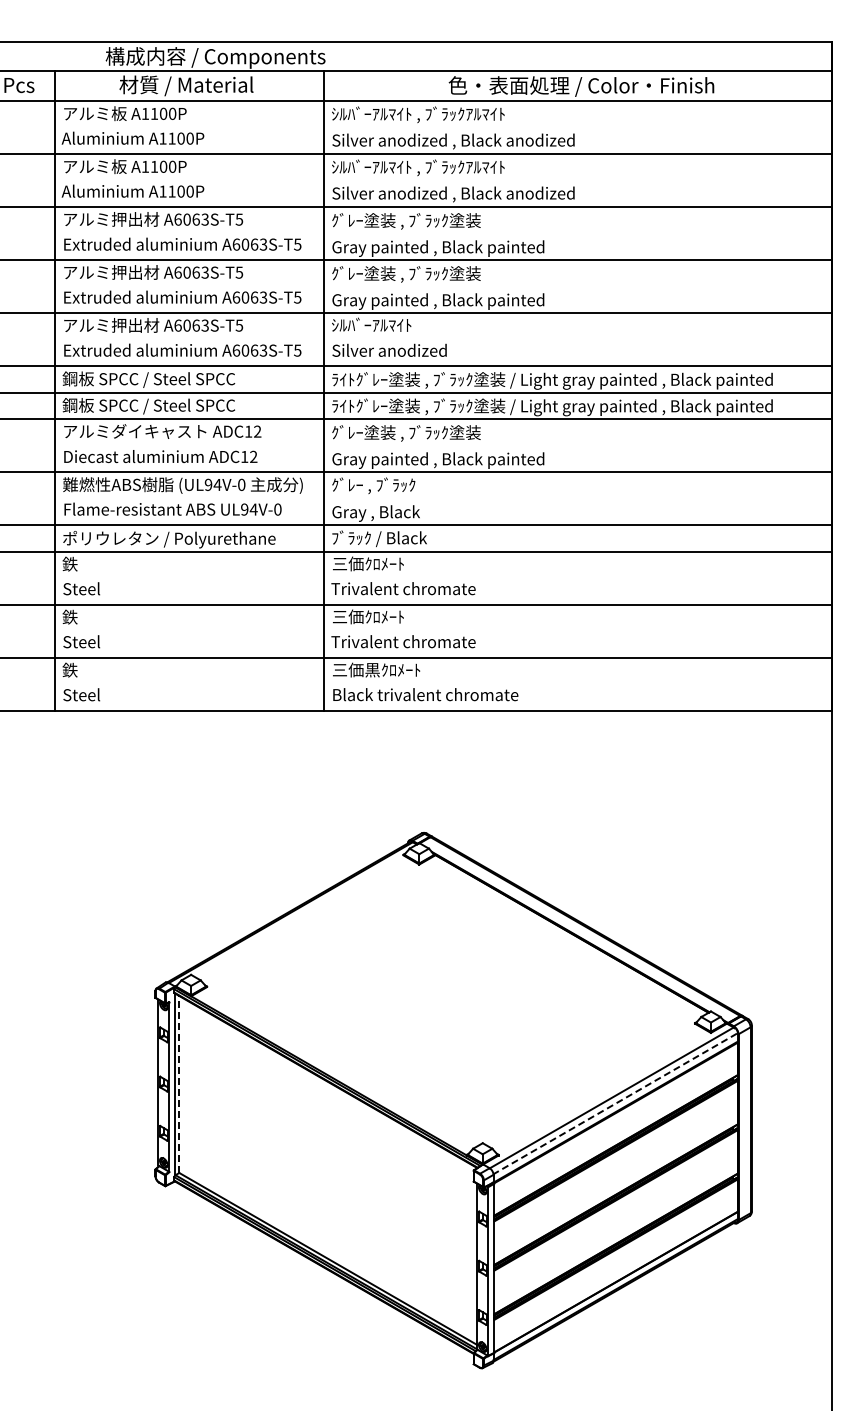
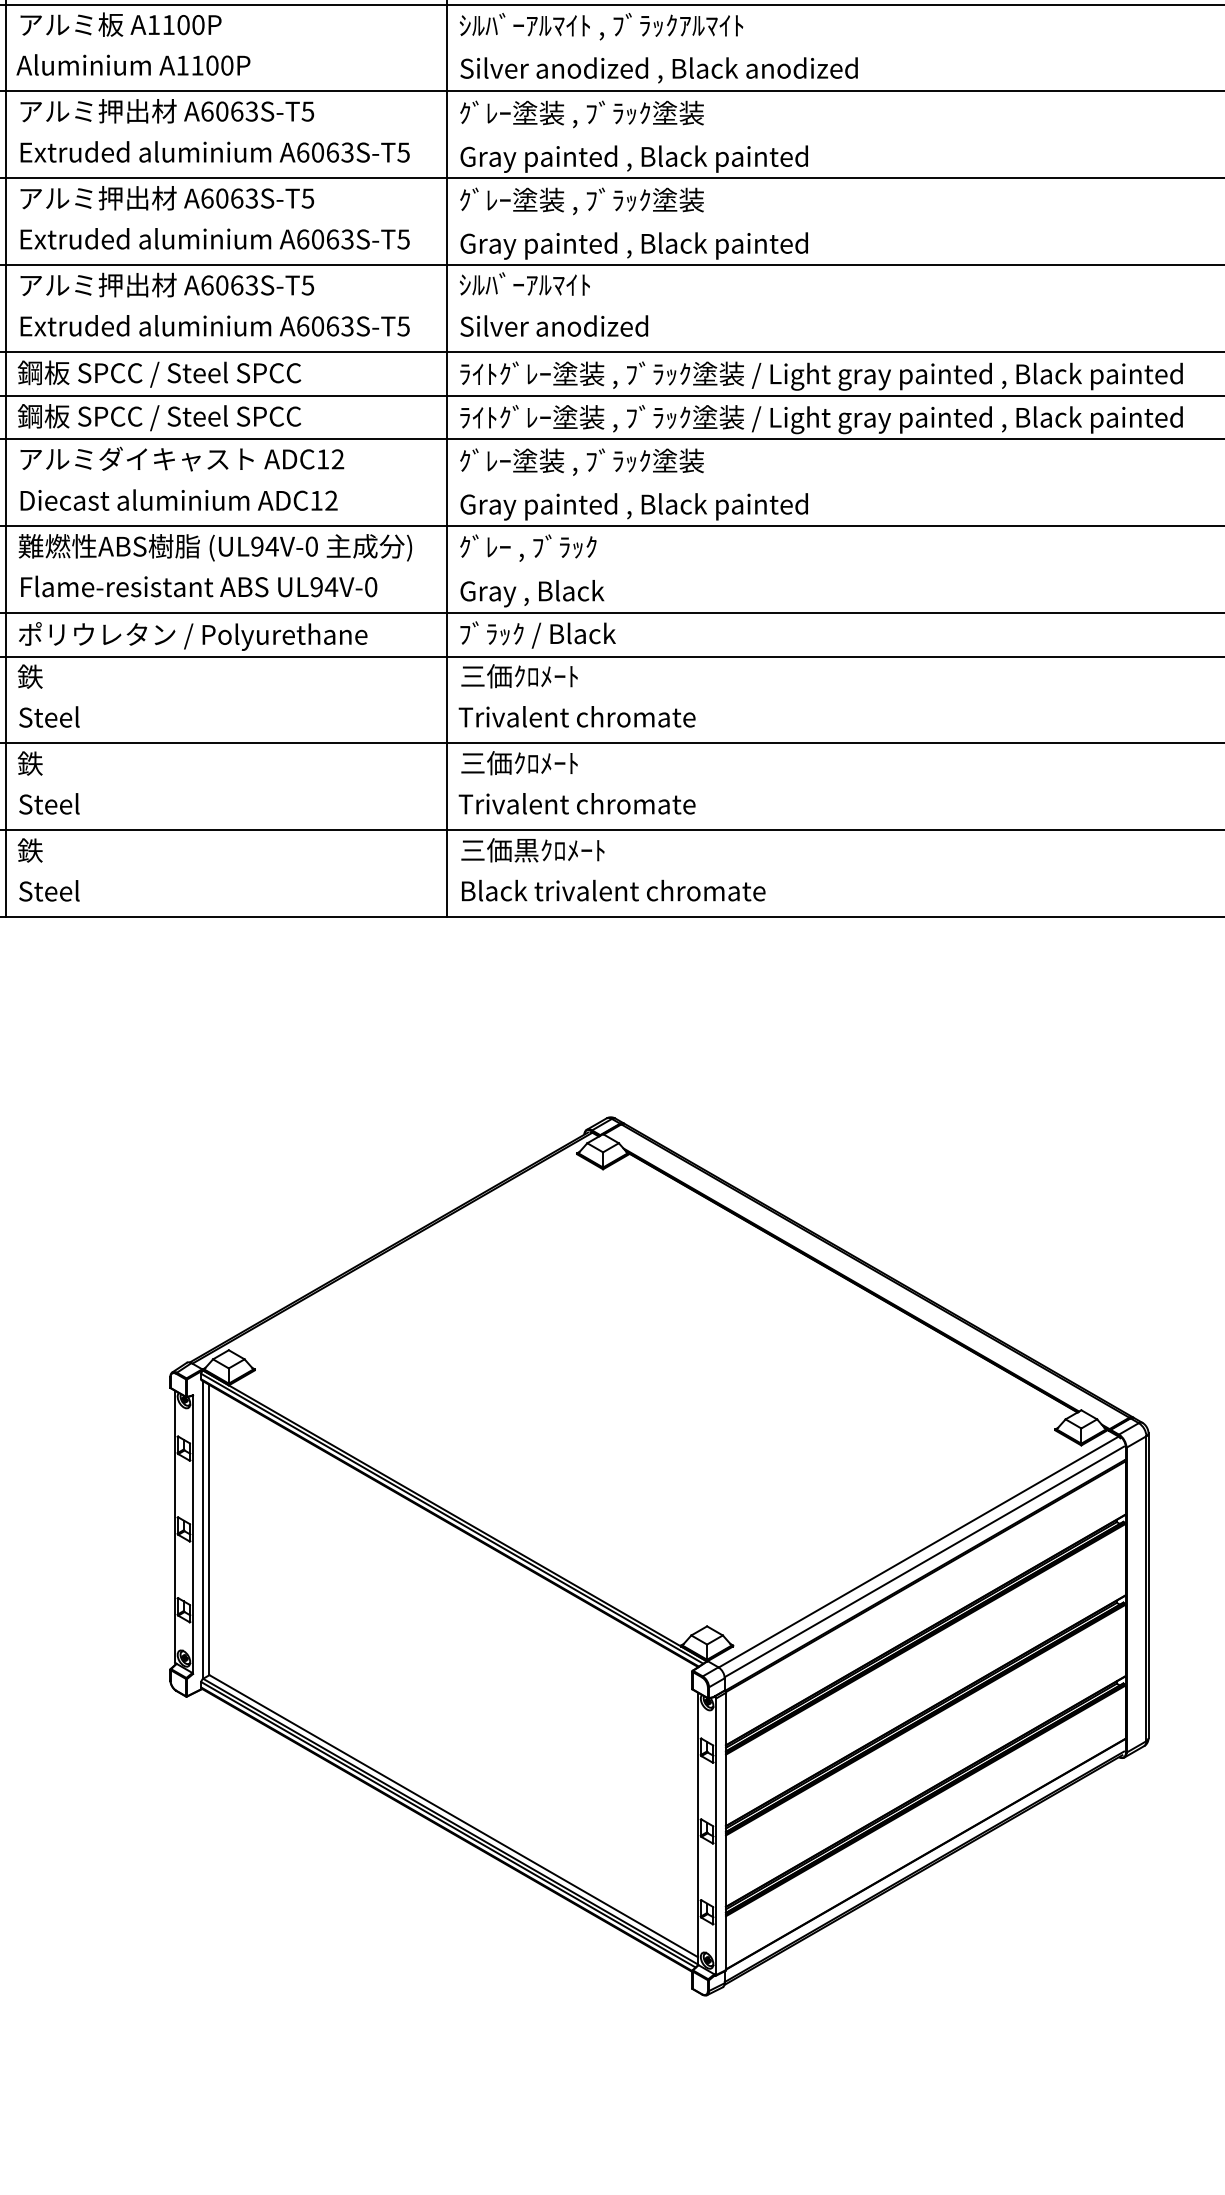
line: (179, 1084) -> (209, 1530), dashed -> solid
line: (615, 1103) -> (924, 1561), dashed -> solid

